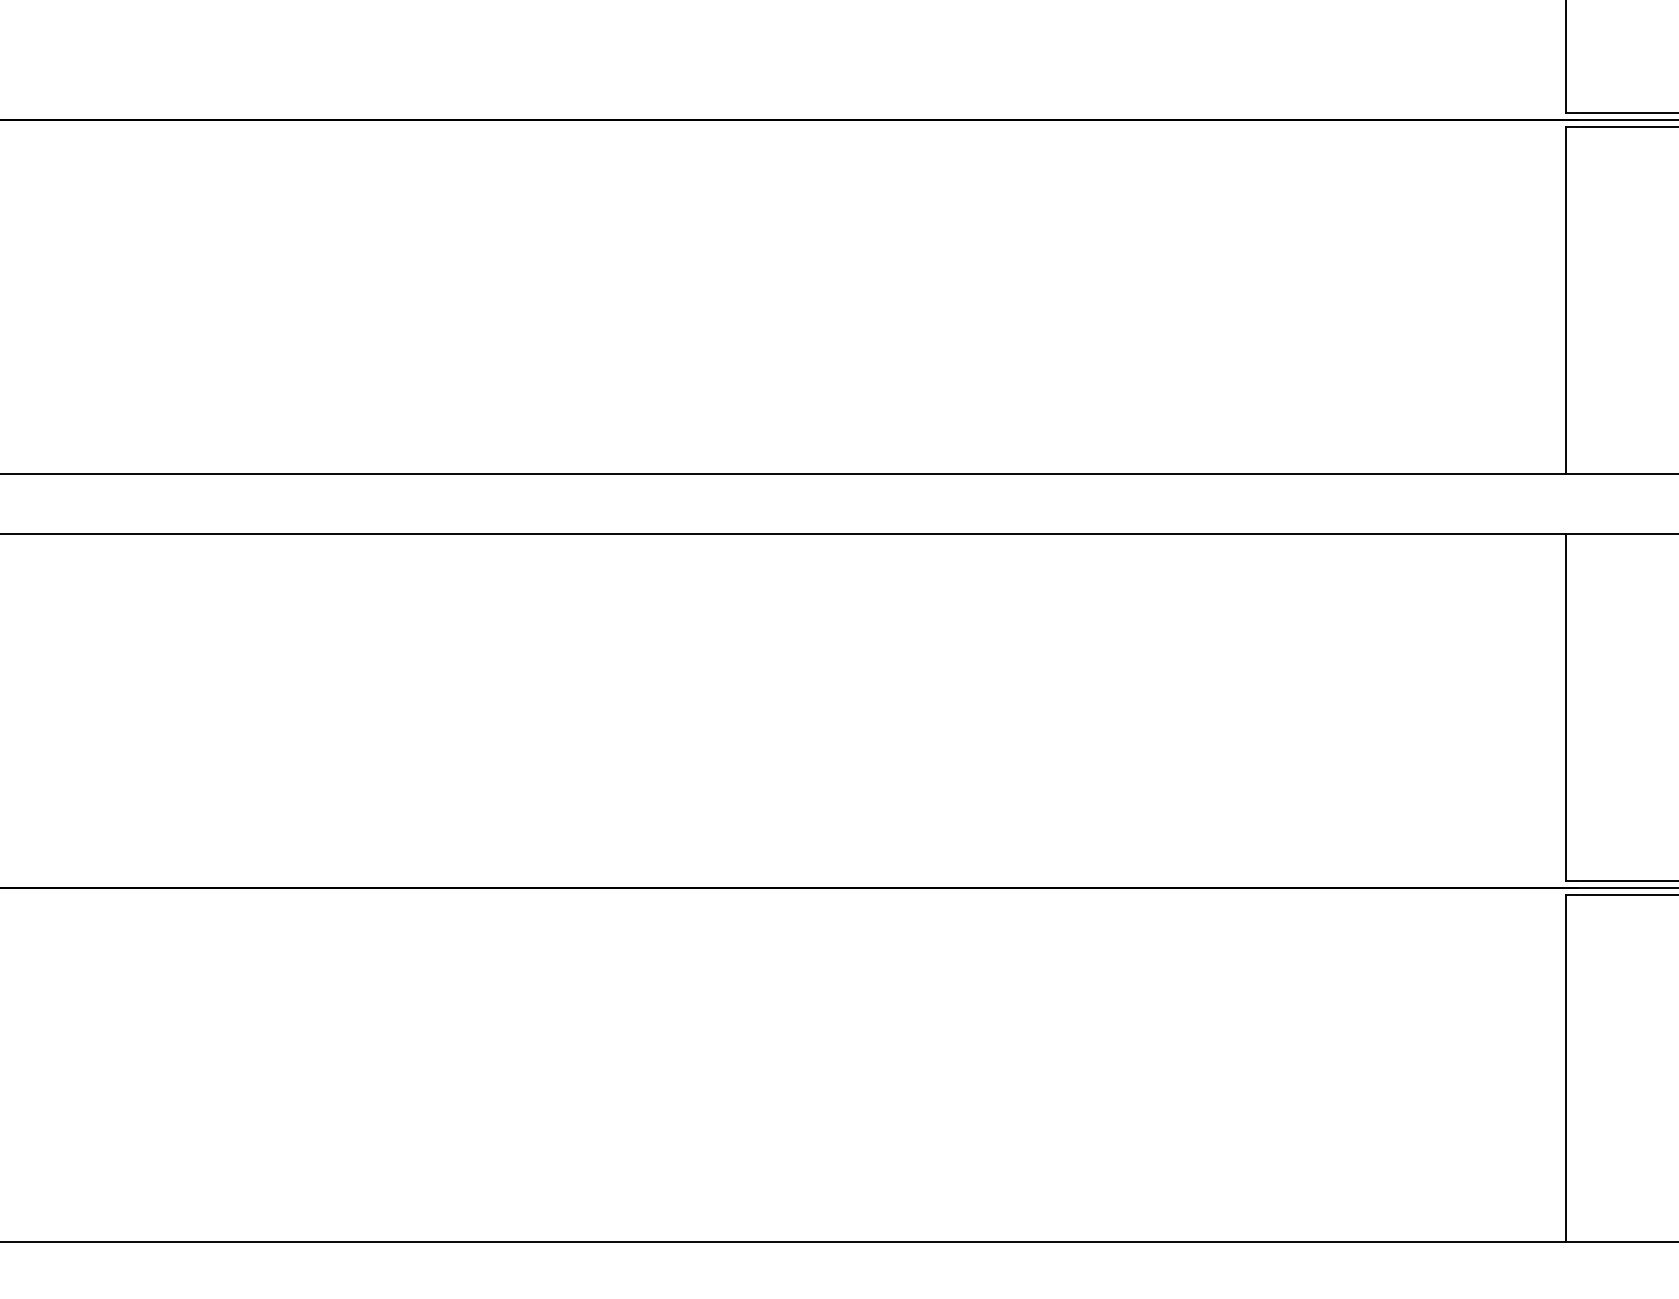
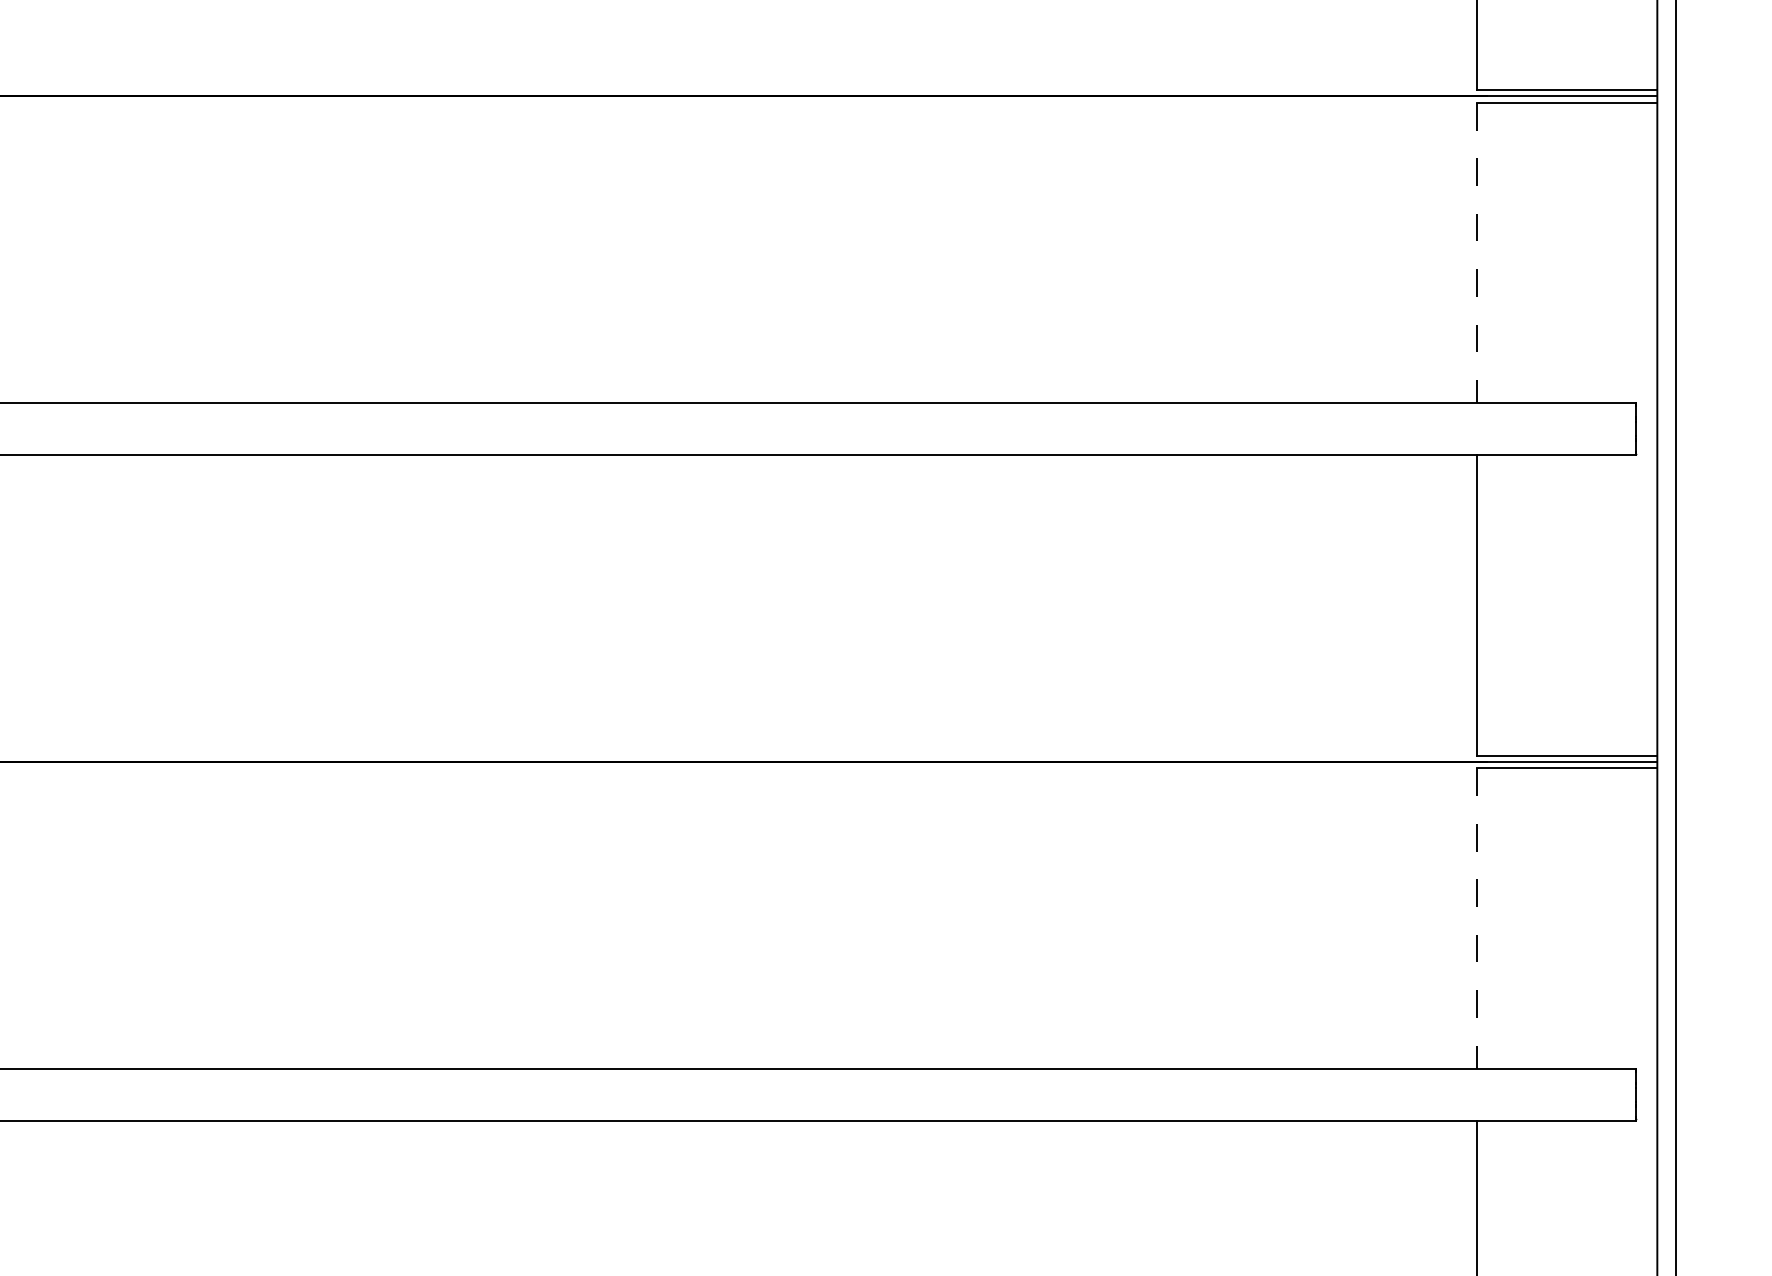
line: (1566, 301) -> (1477, 253), solid -> dashed
line: (1566, 1069) -> (1477, 919), solid -> dashed

